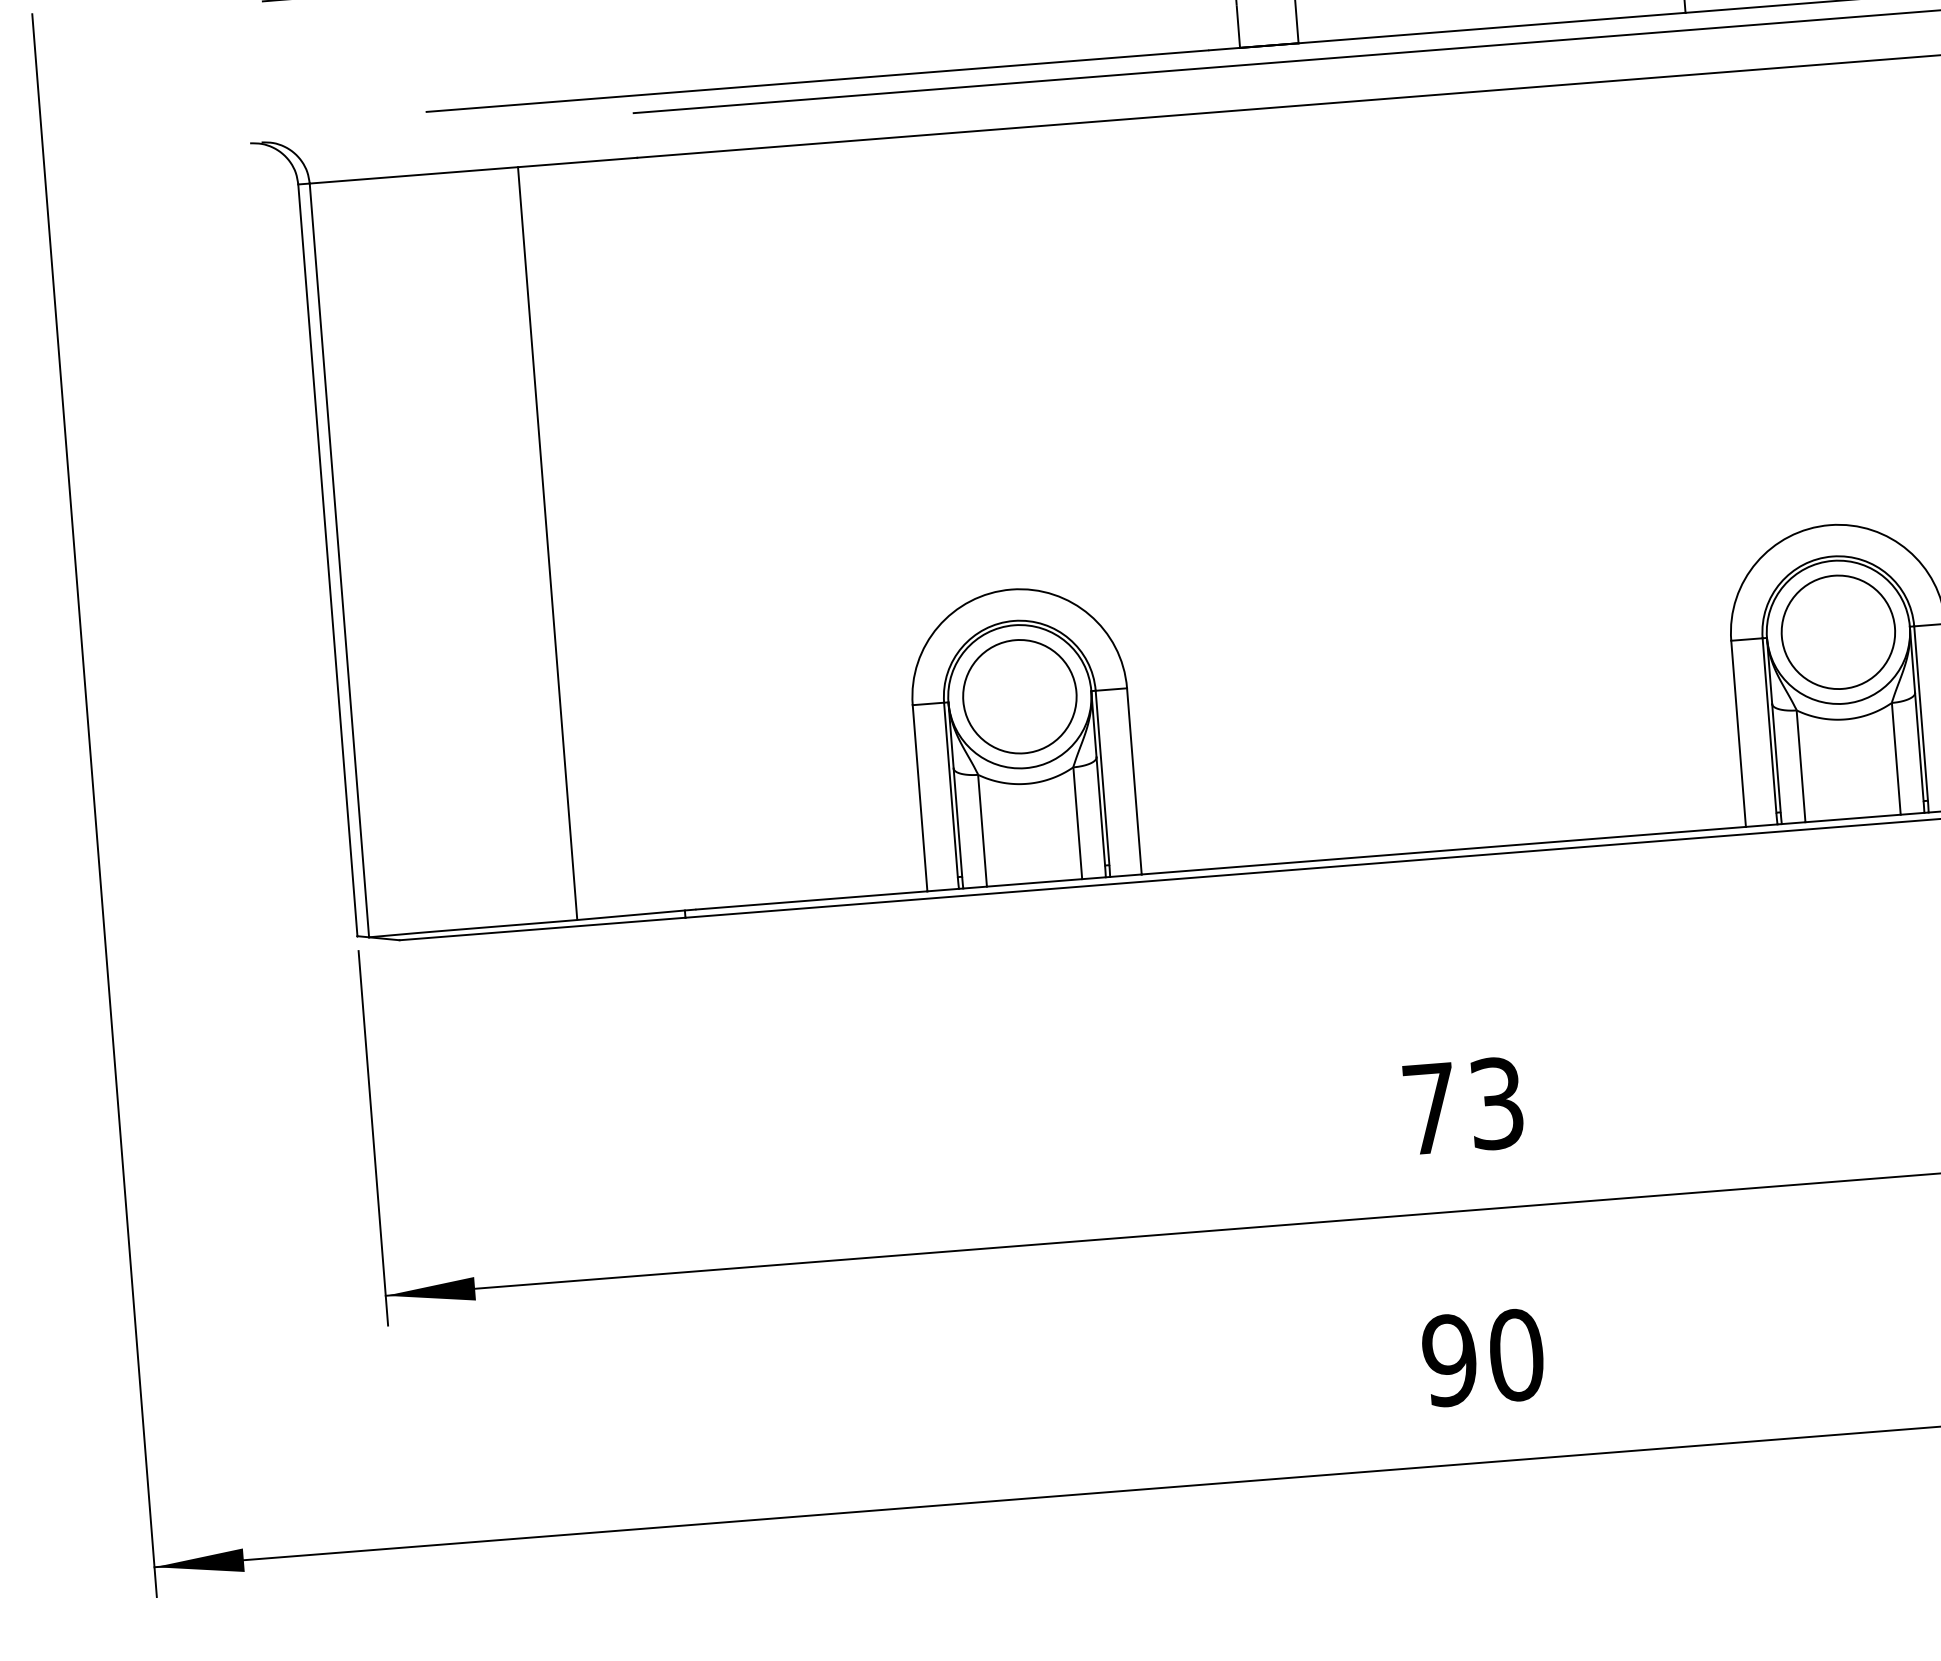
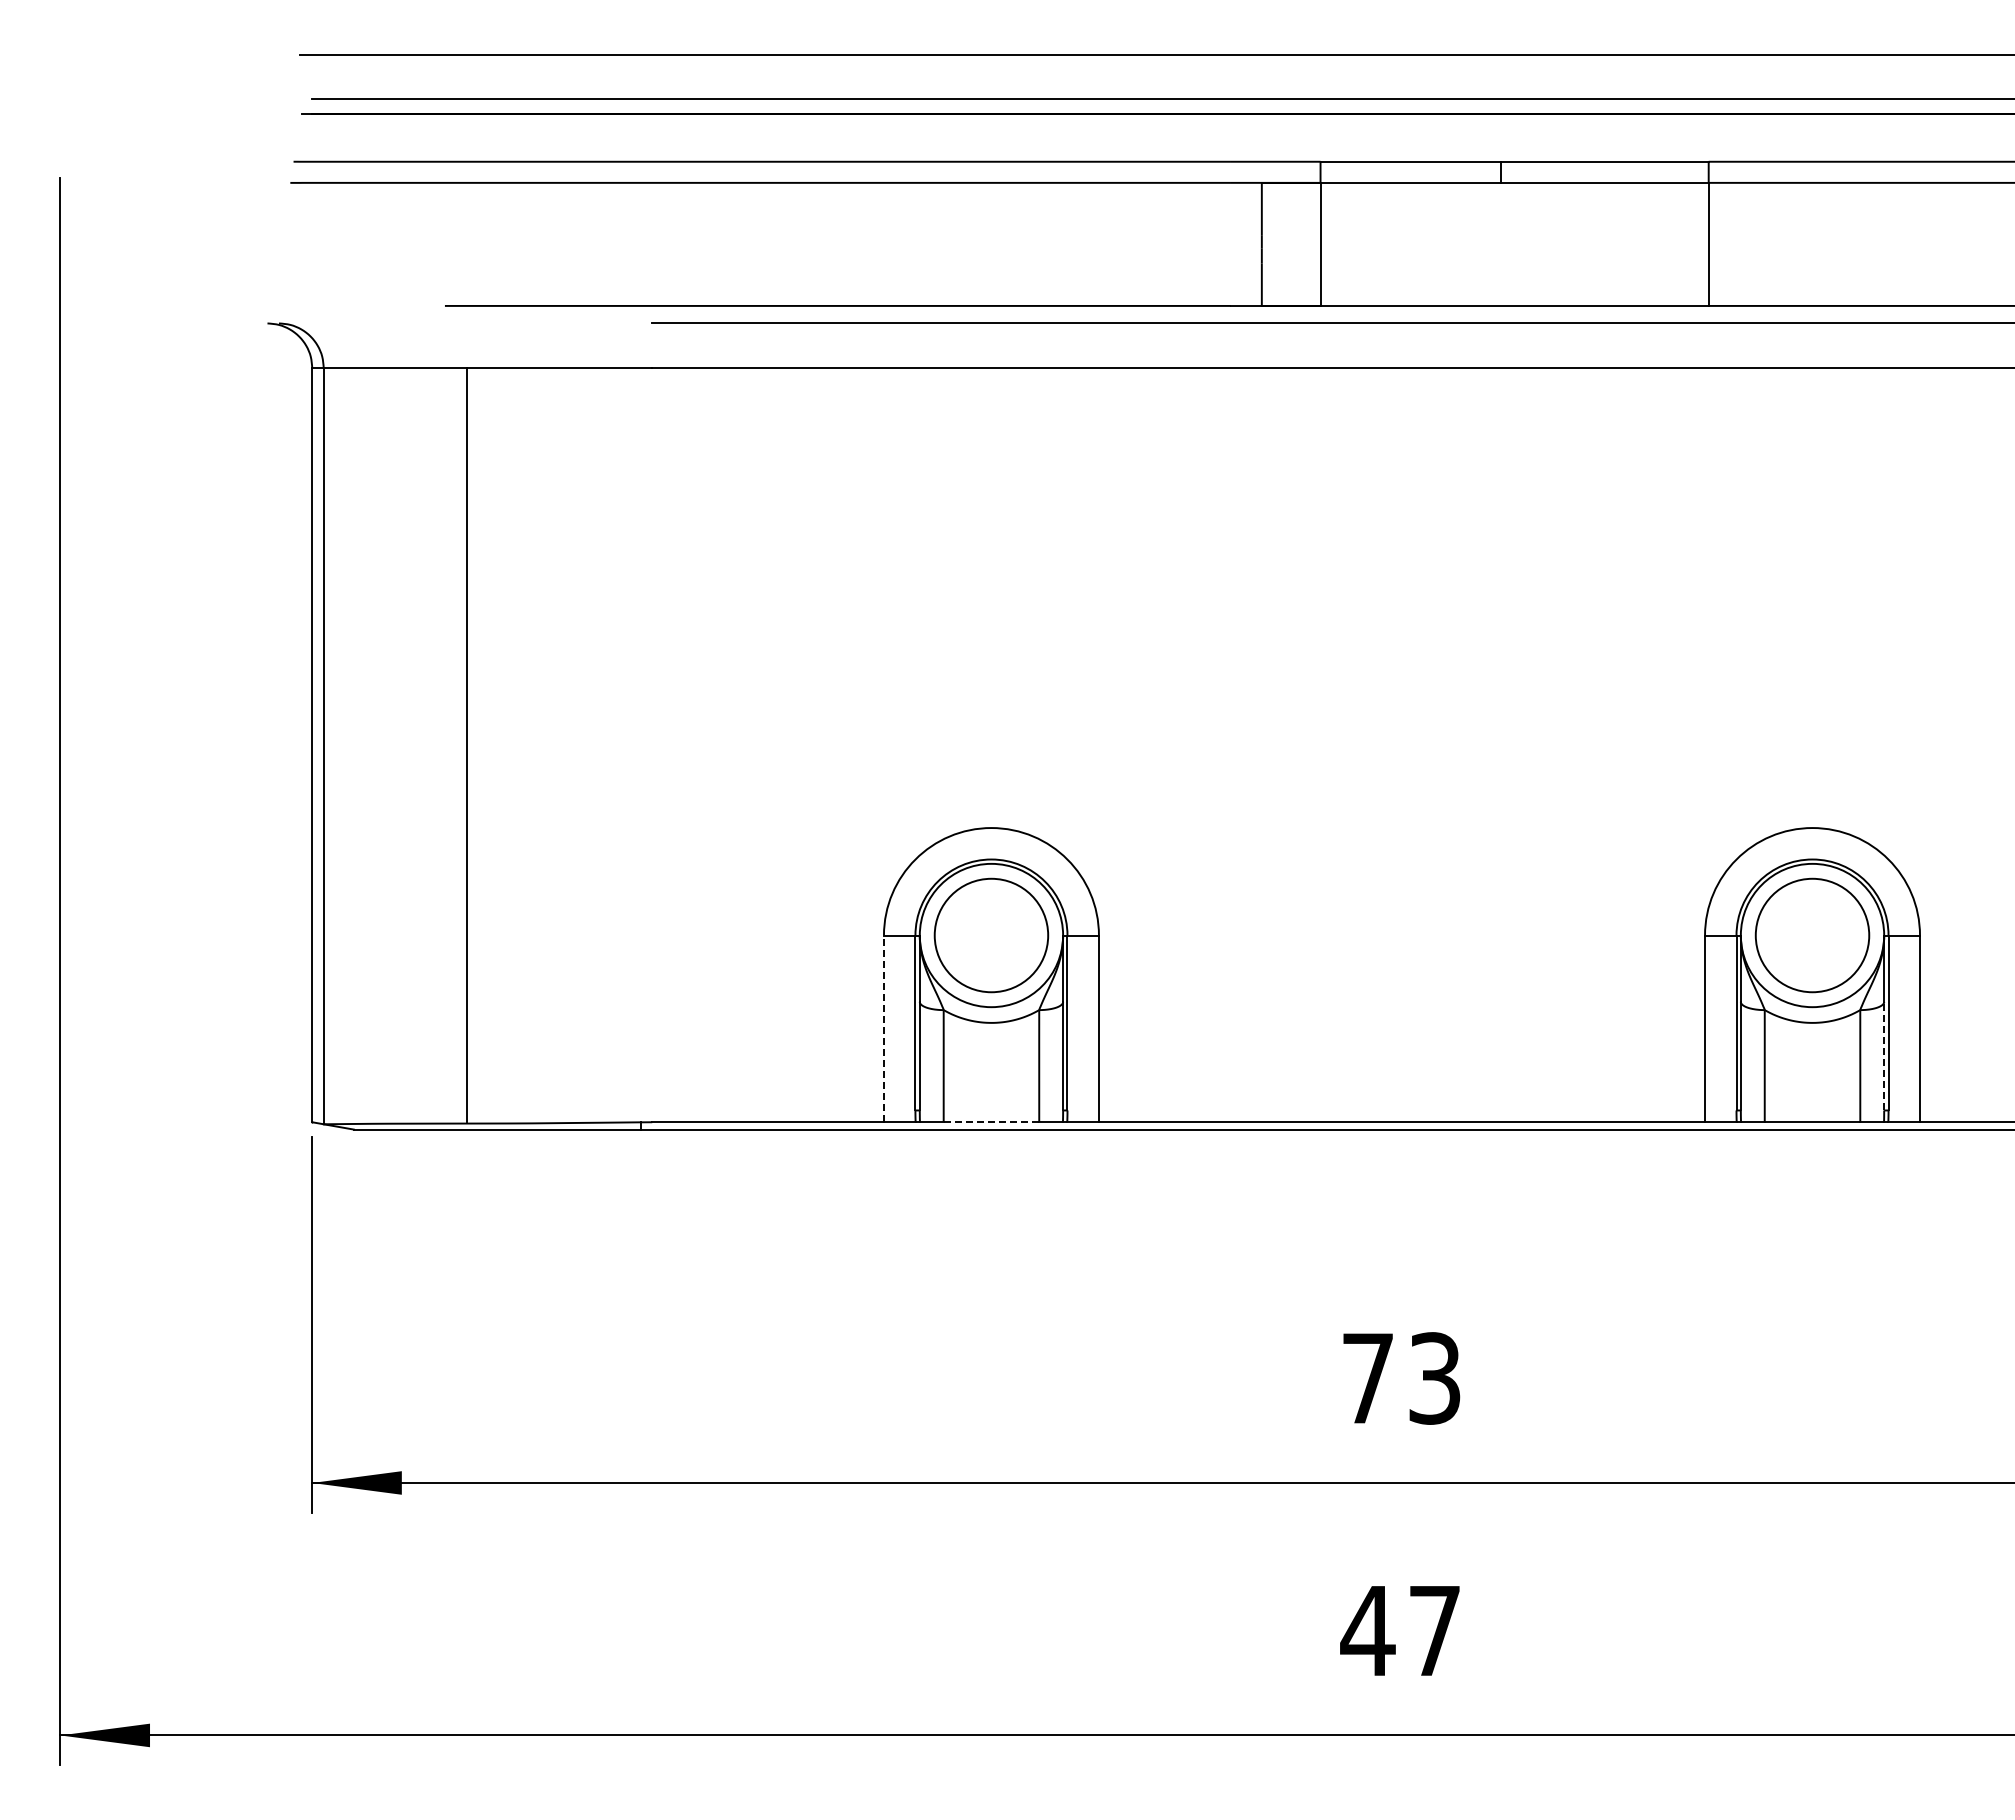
line: (547, 543) -> (466, 745), moved
line: (1919, 746) -> (1884, 1055), solid -> dashed
line: (919, 797) -> (883, 1028), solid -> dashed
line: (1034, 883) -> (991, 1122), solid -> dashed
text: (1482, 1357) -> (1400, 1630), 90 -> 47

